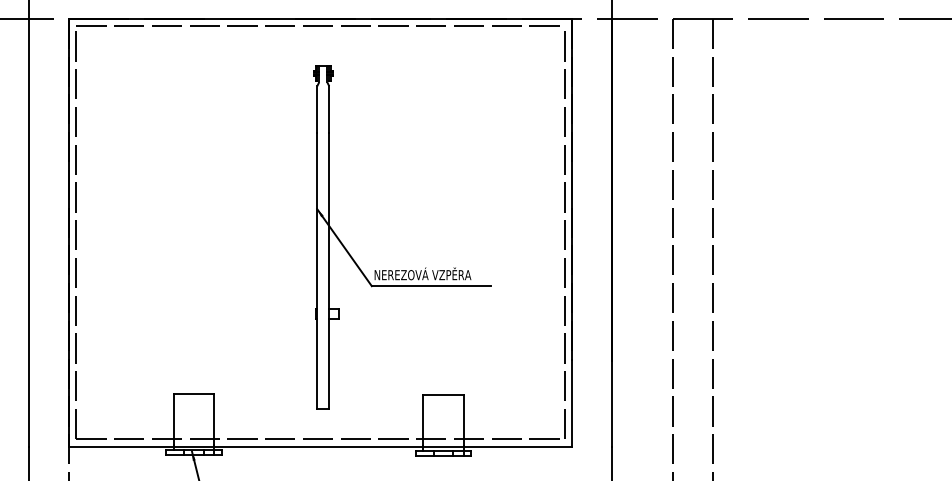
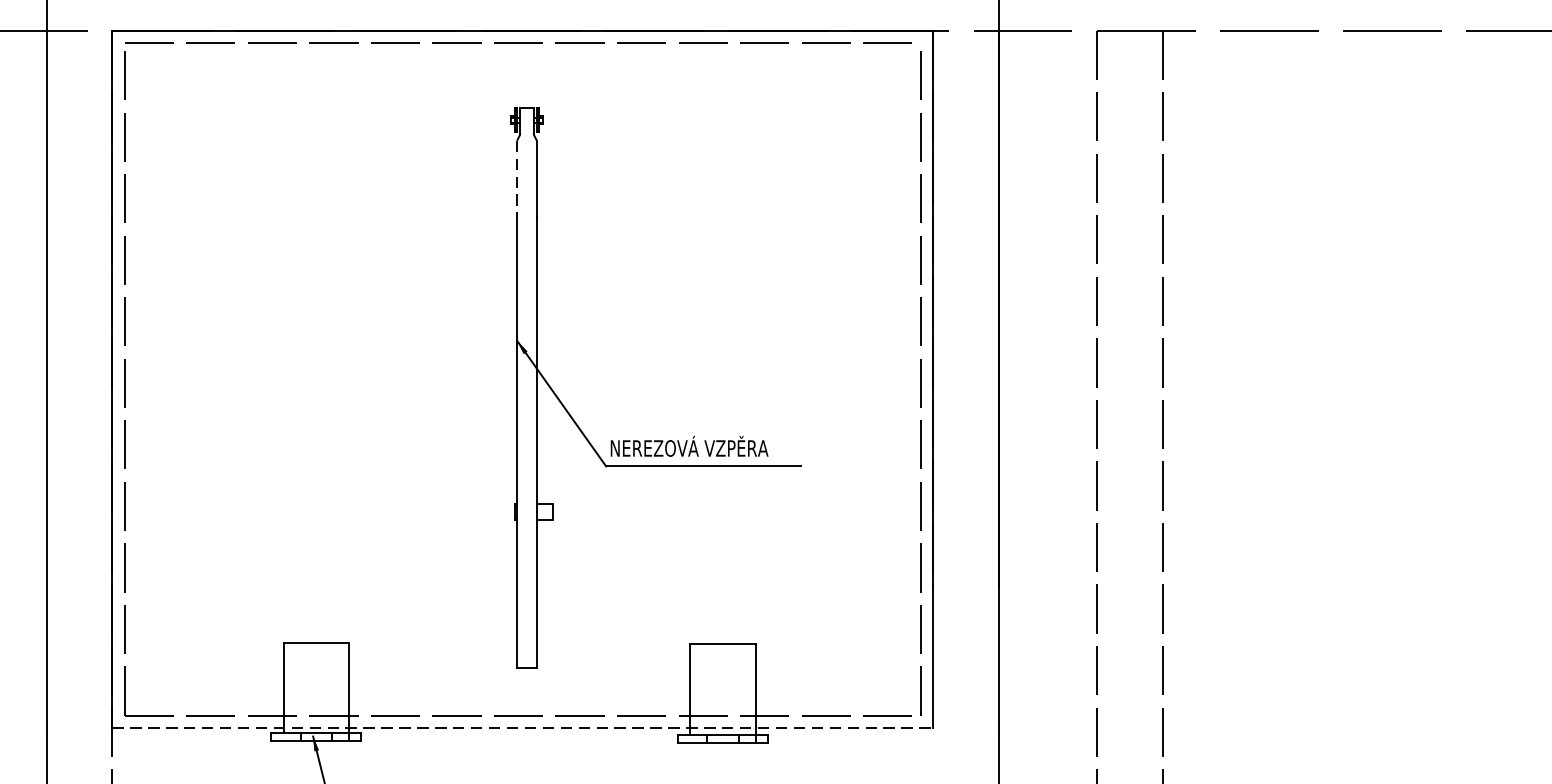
line: (317, 109) -> (517, 178), solid -> dashed
line: (320, 446) -> (522, 727), solid -> dashed

